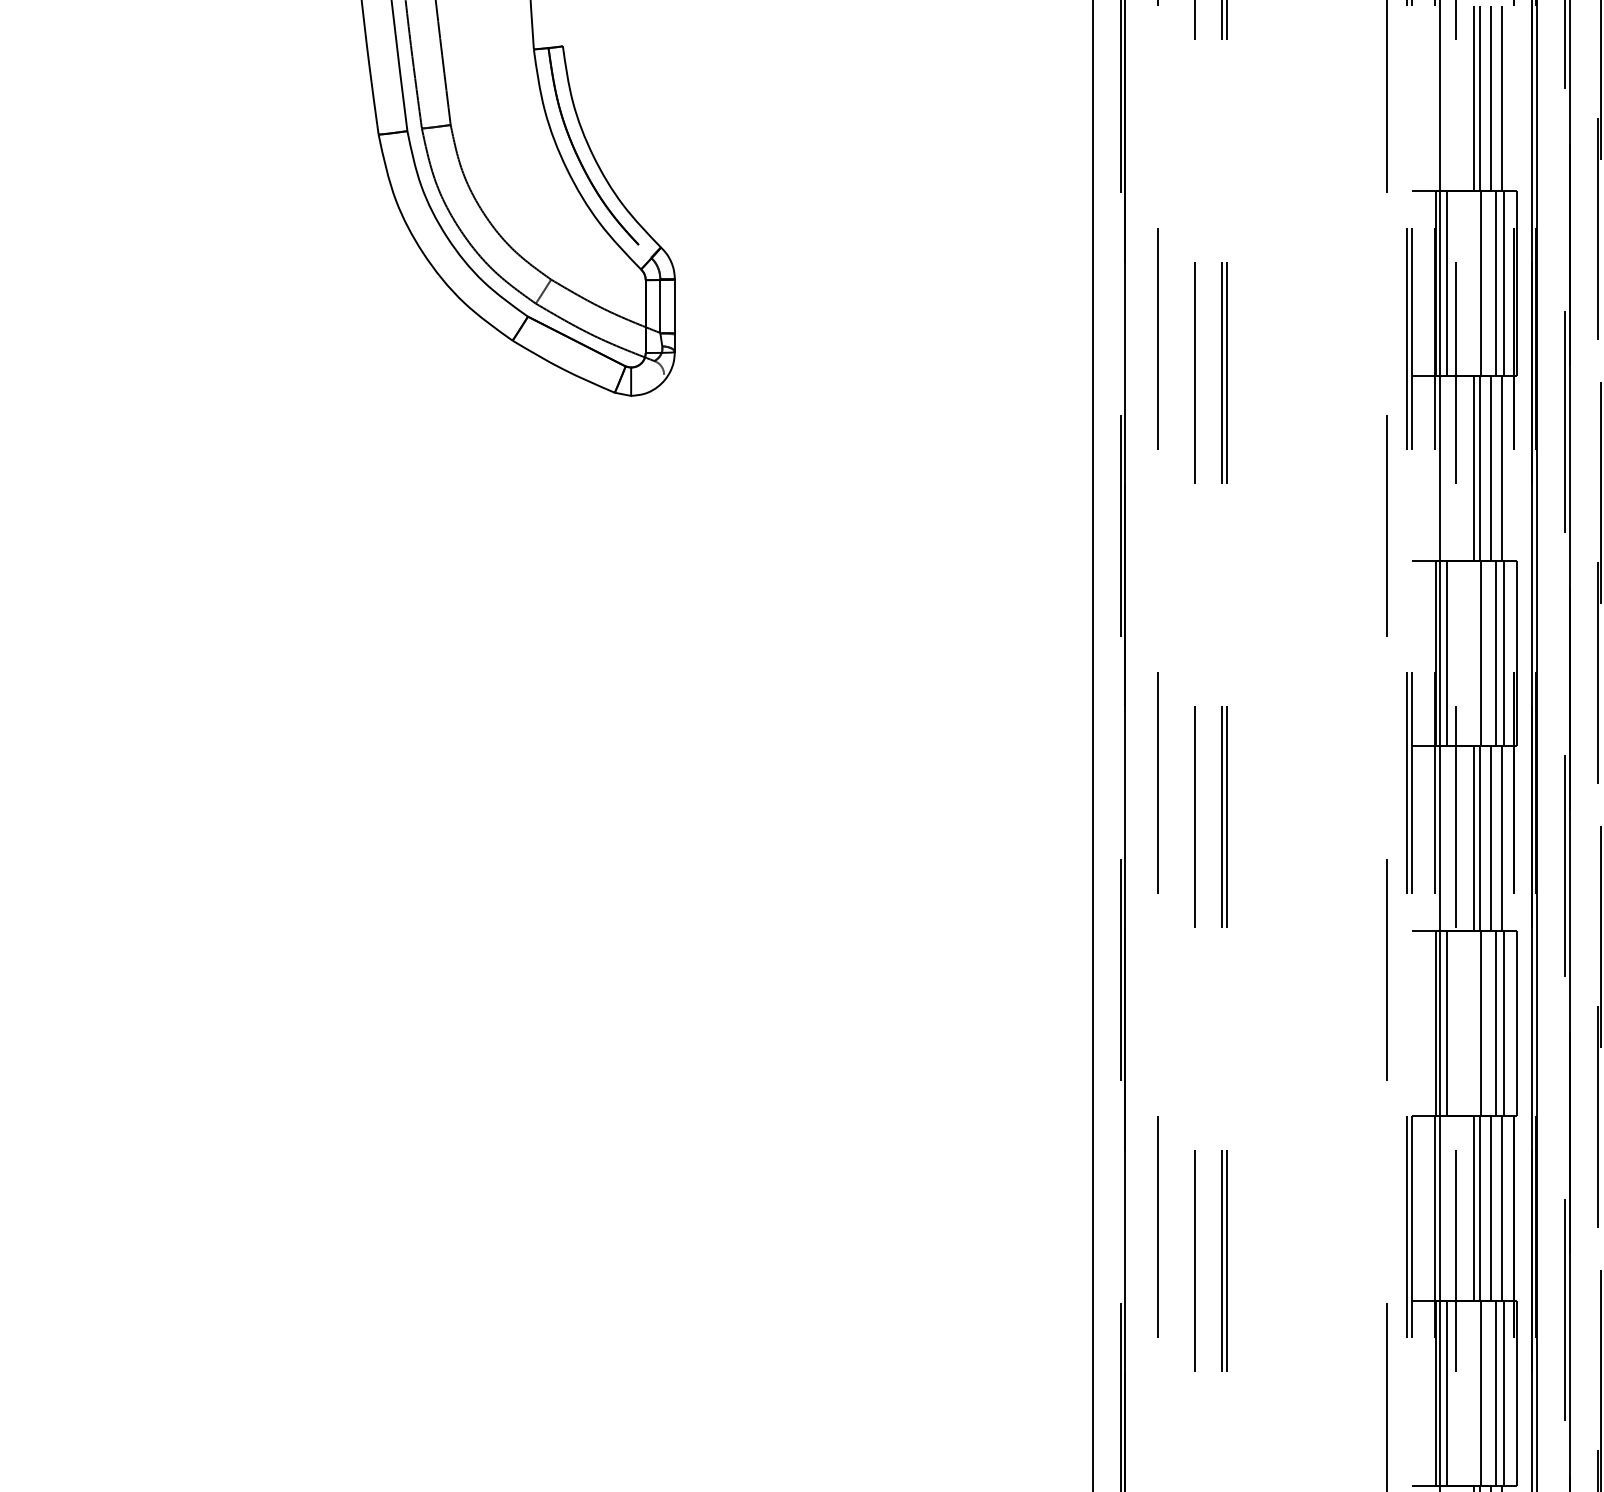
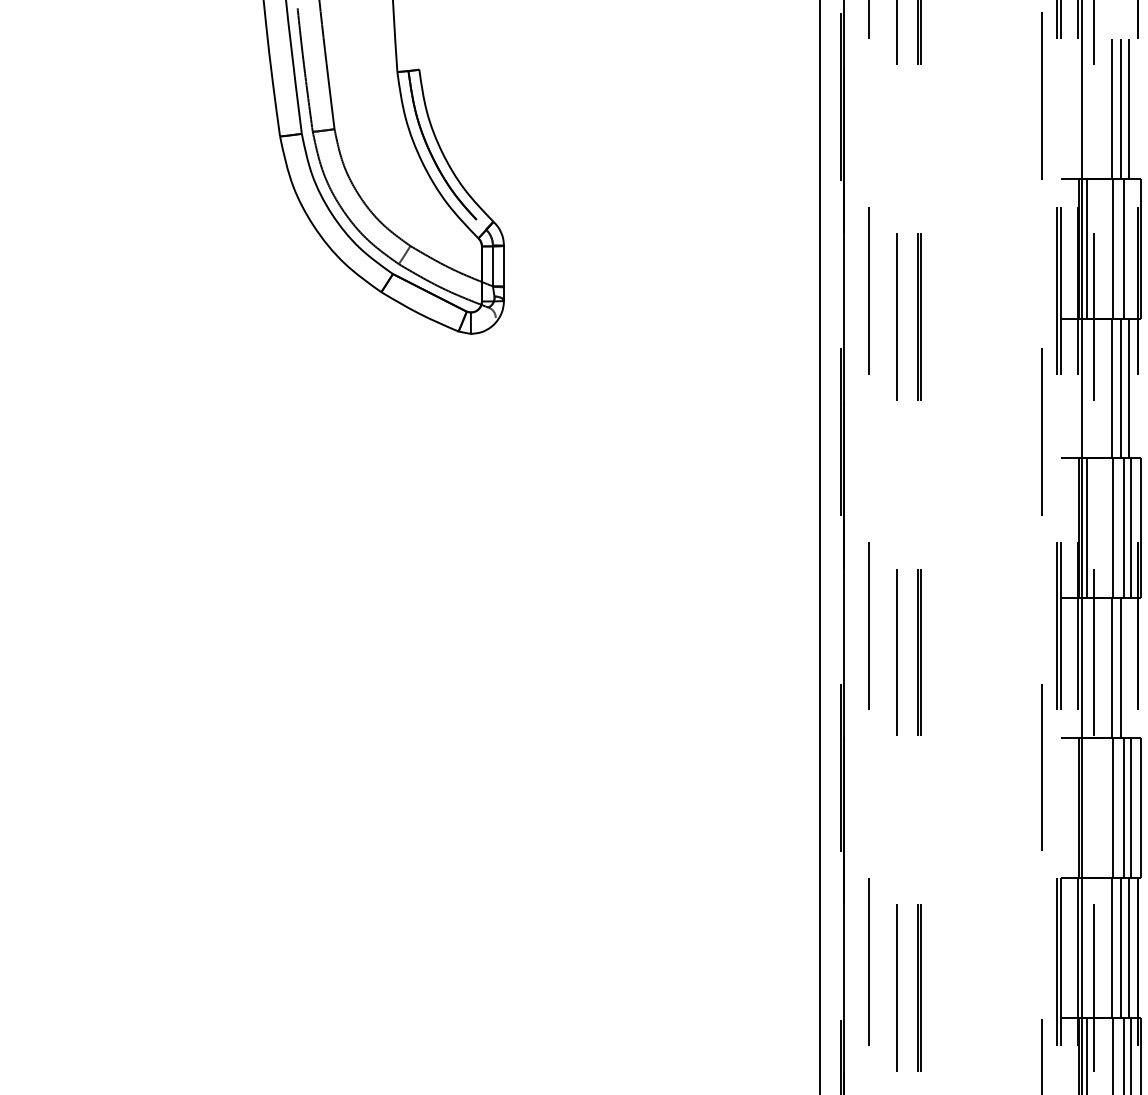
line: (1474, 97) -> (1108, 108), removed
line: (1504, 282) -> (1131, 248), removed
line: (1474, 467) -> (1108, 388), removed
line: (1474, 837) -> (1108, 667), removed
line: (1501, 837) -> (1128, 667), removed
line: (1446, 1022) -> (1087, 807), removed
line: (1474, 1207) -> (1108, 947), removed

